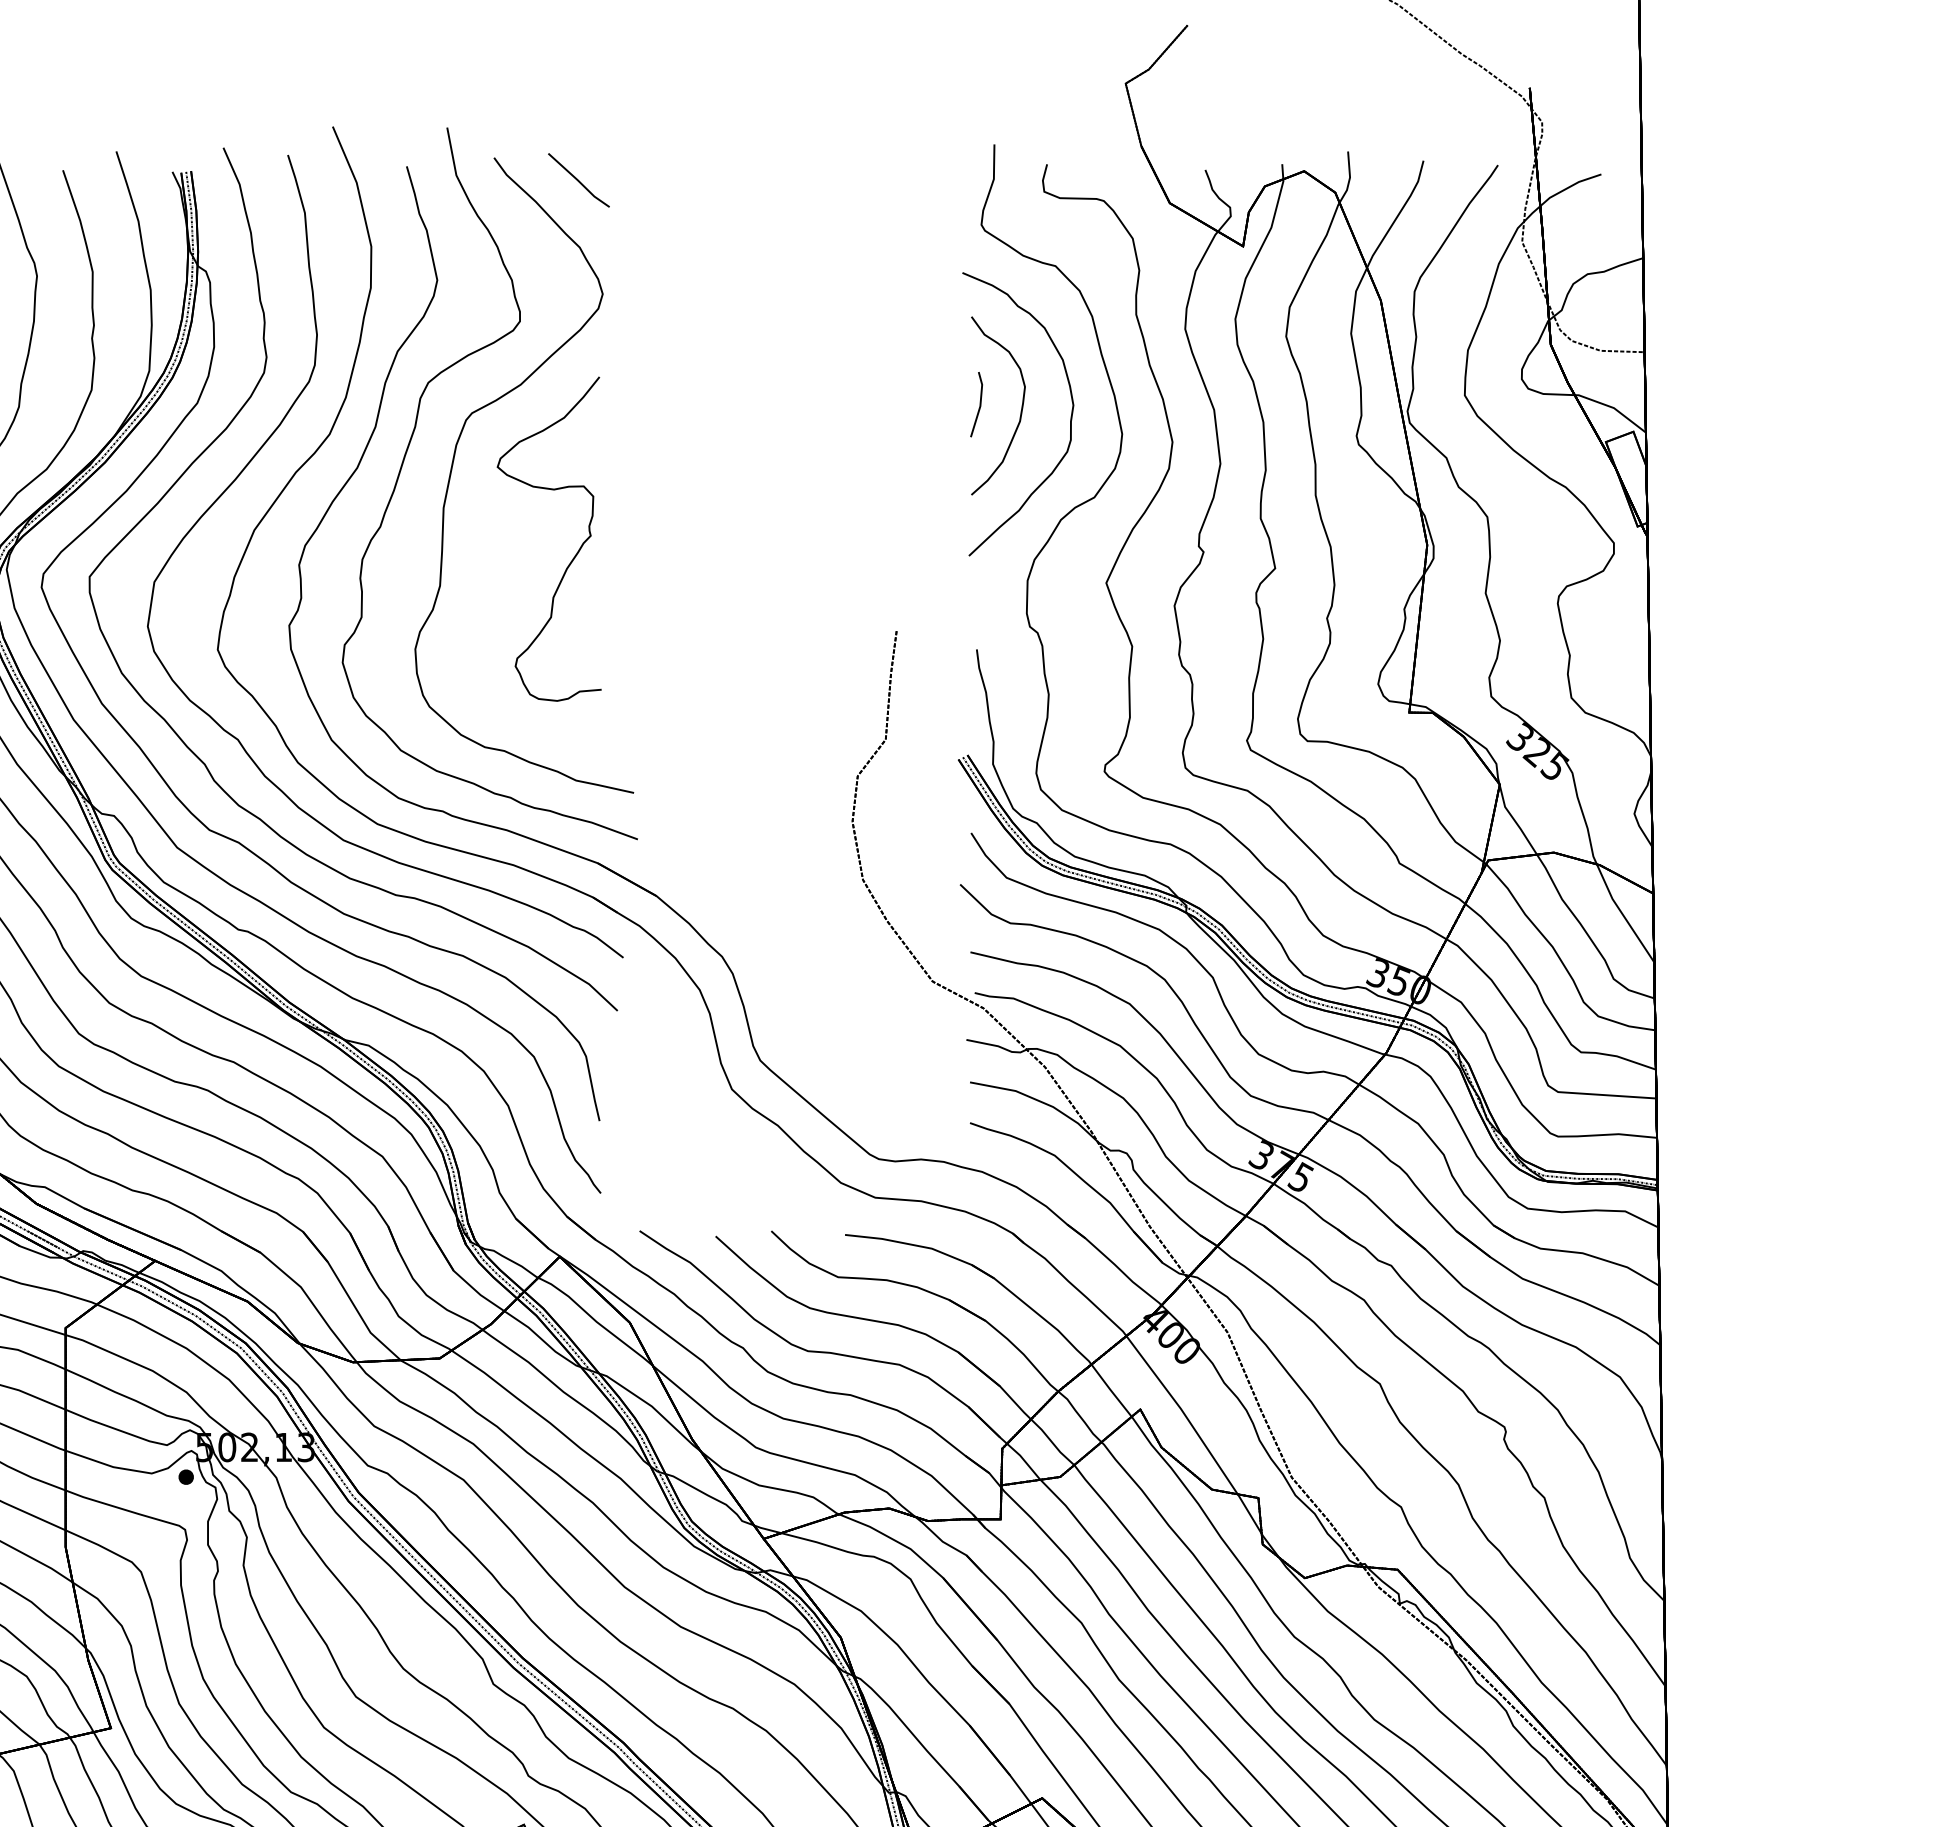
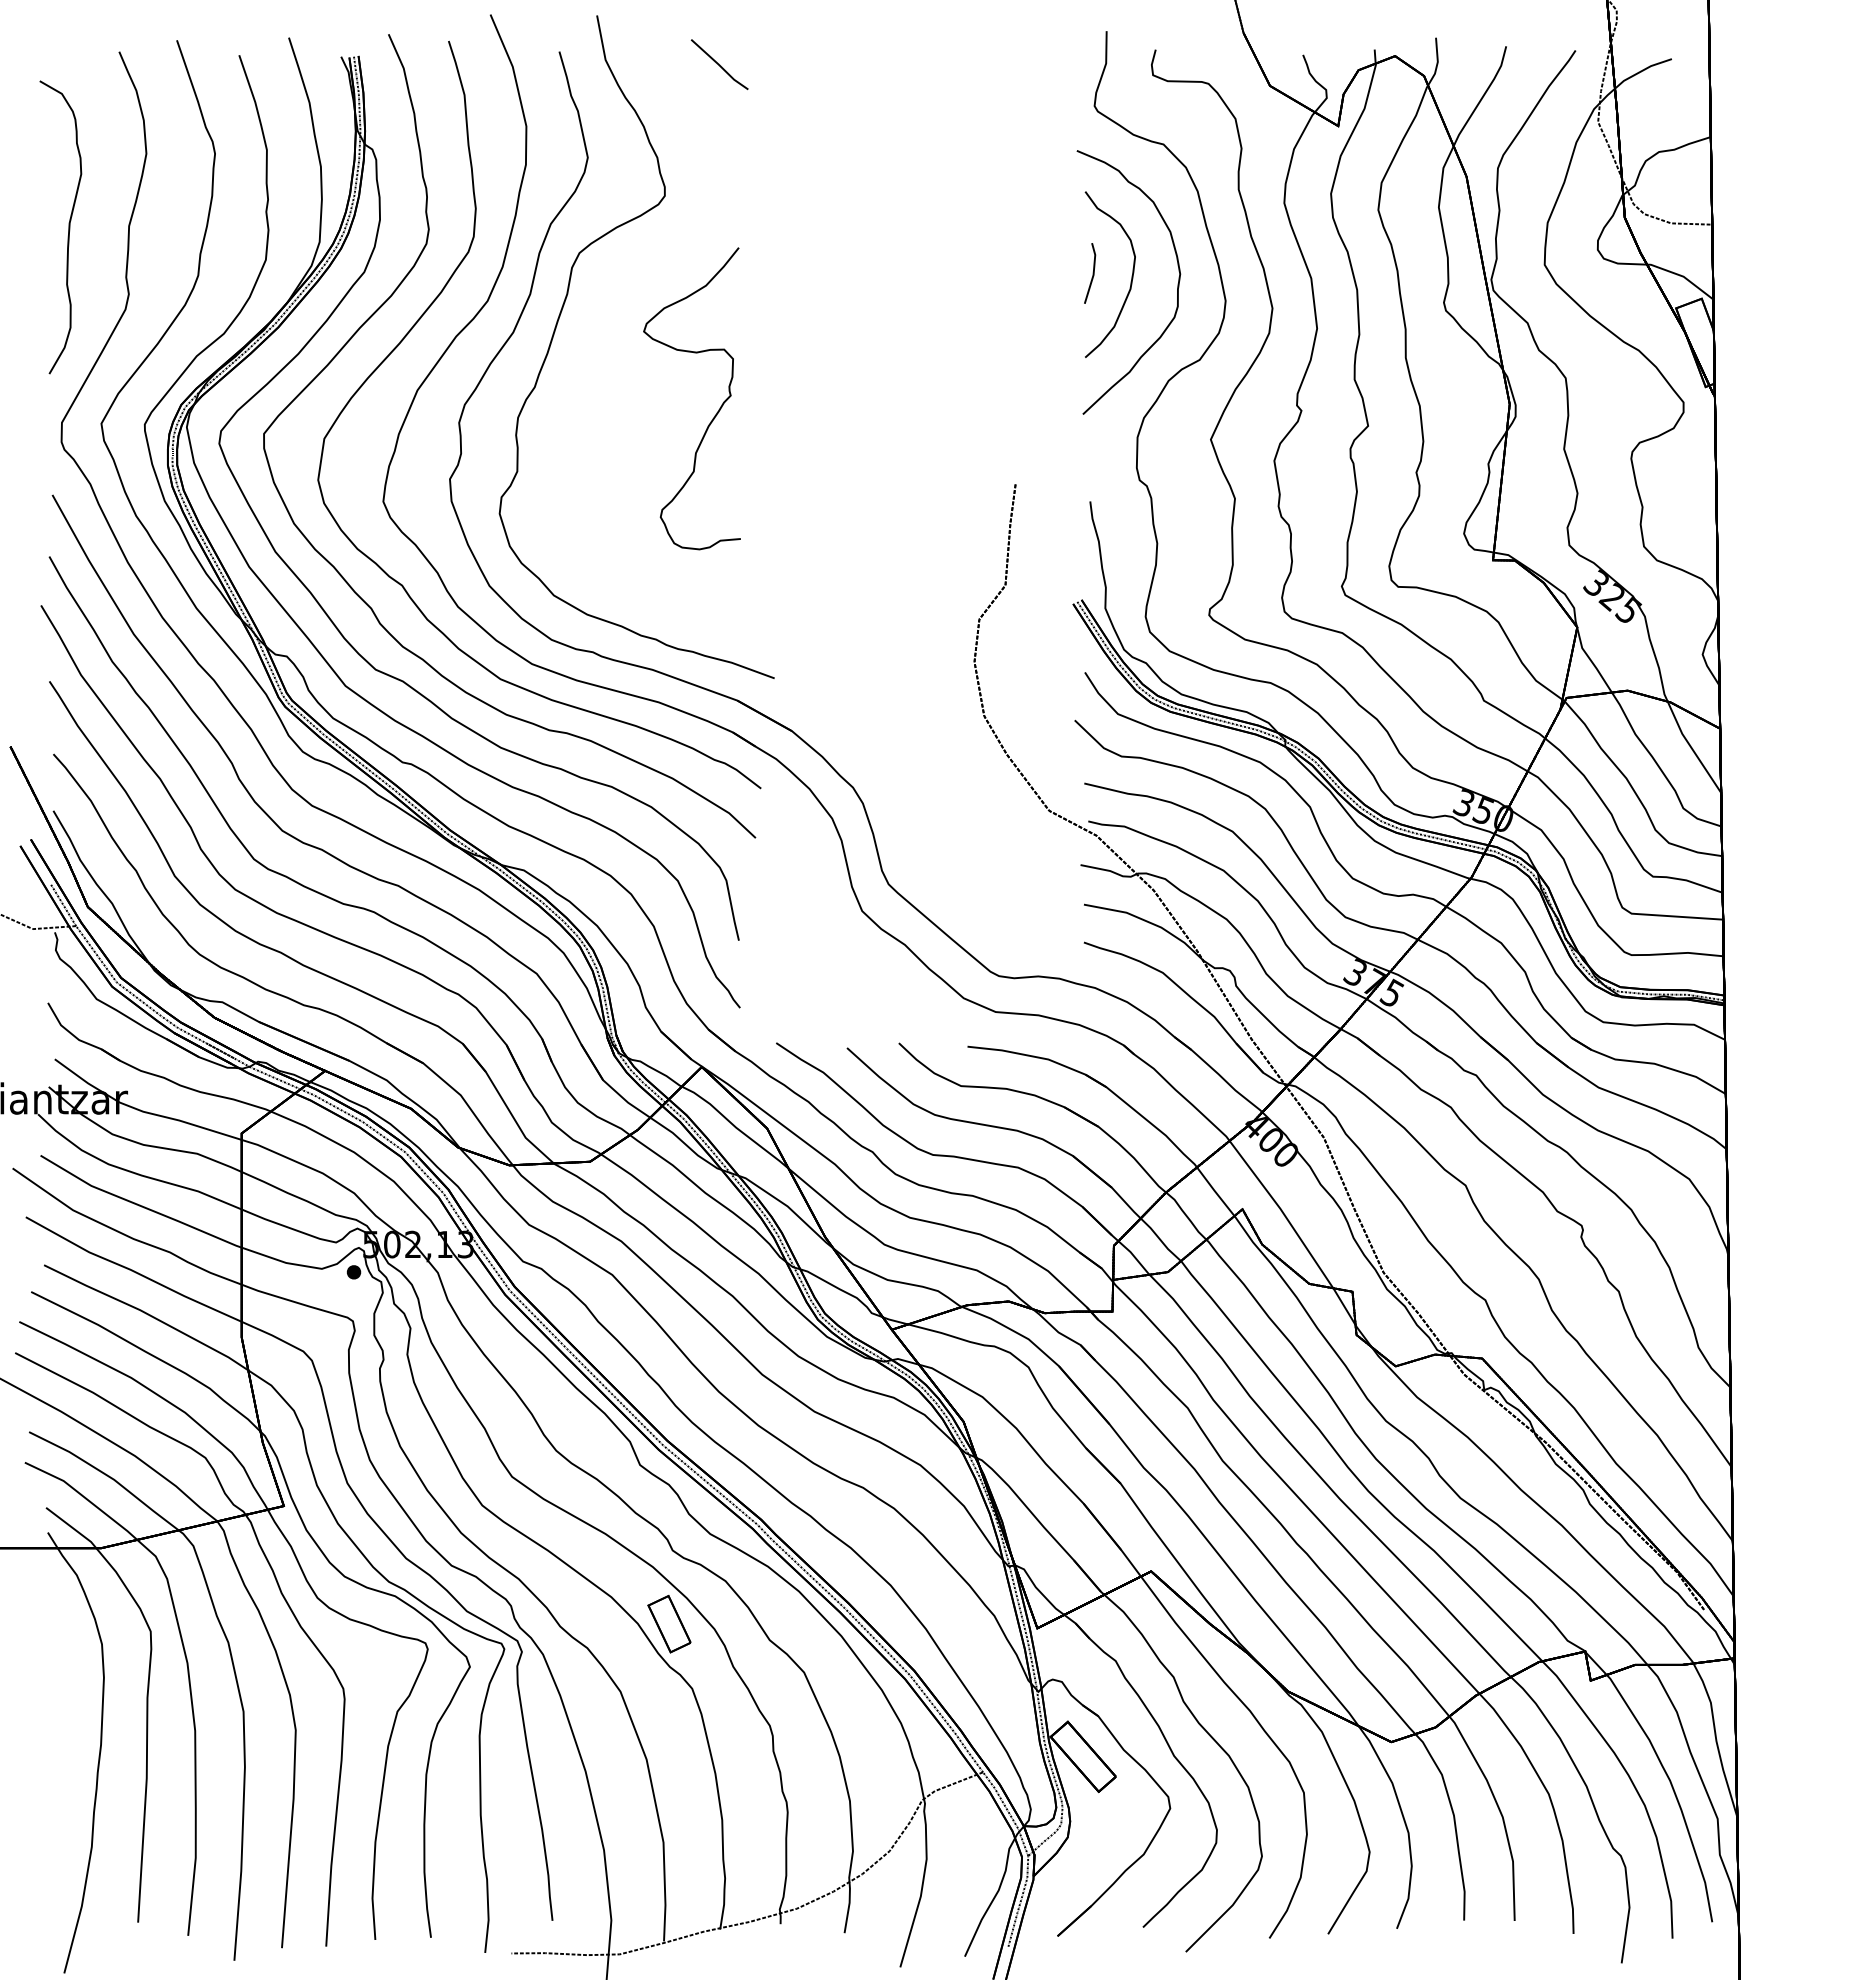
part: (454, 462) -> (603, 327), removed

